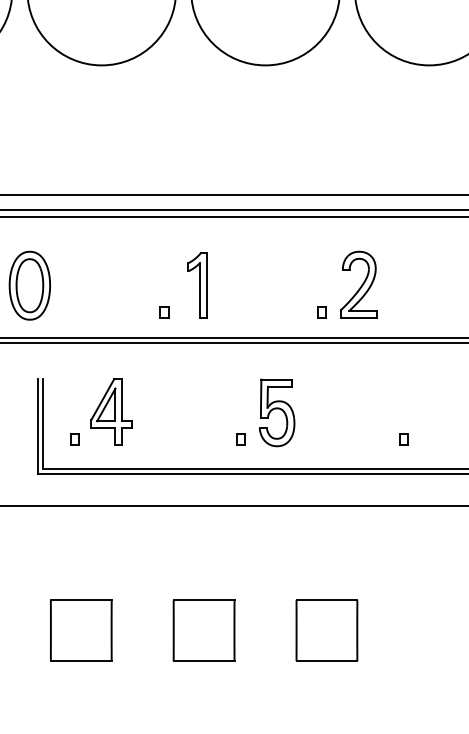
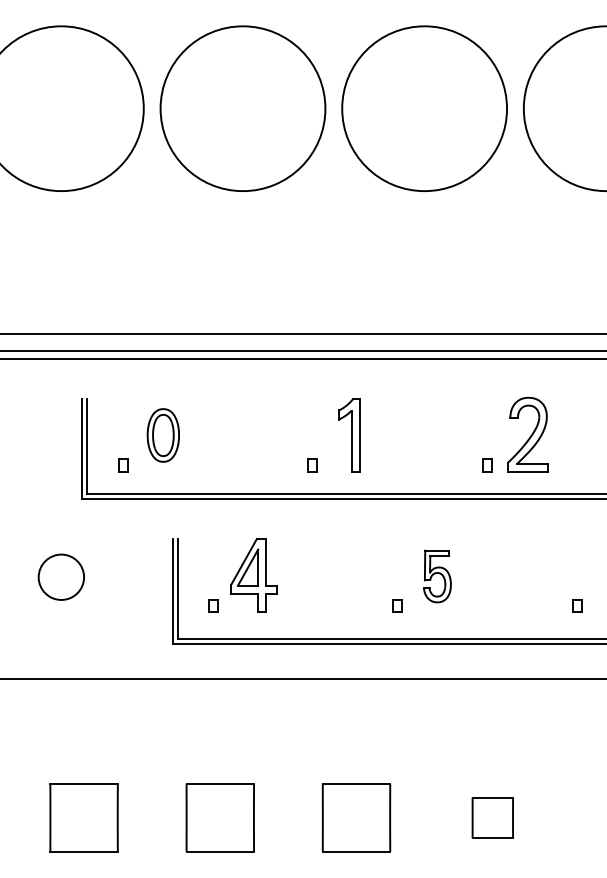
part: (30, 285) -> (163, 435), size x0.7
part: (277, 412) -> (437, 576), size x0.7
part: (326, 630) -> (492, 817), size x0.6

